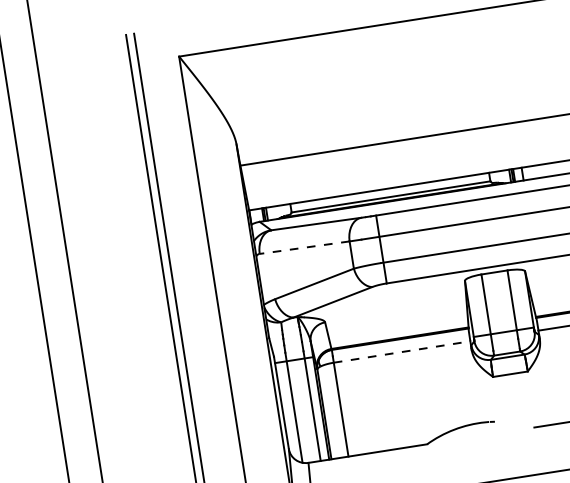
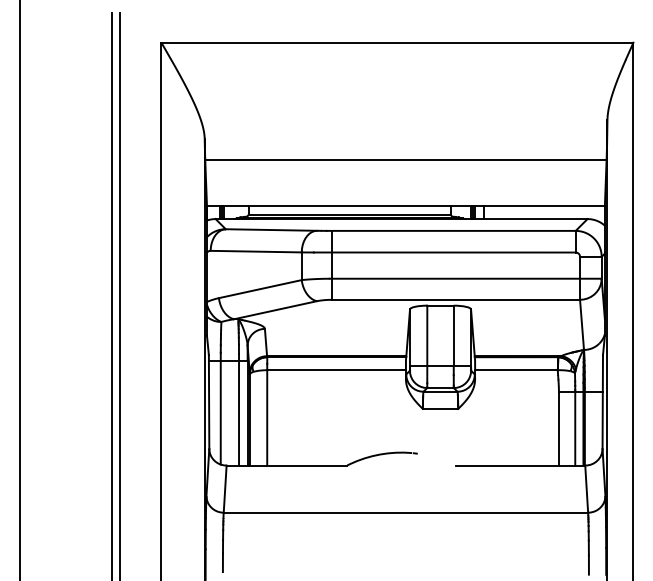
line: (304, 247) -> (256, 251), dashed -> solid
line: (403, 352) -> (337, 370), dashed -> solid

